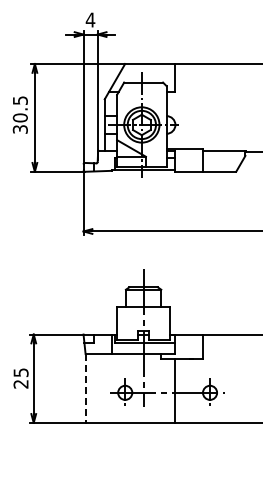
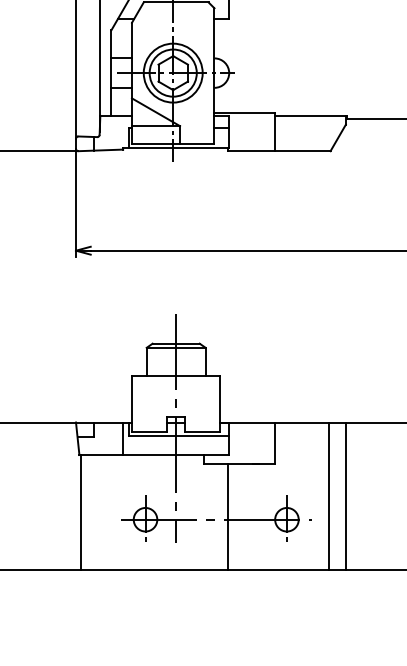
line: (235, 378) -> (329, 495), added
line: (245, 378) -> (346, 495), added
line: (86, 388) -> (80, 512), dashed -> solid

